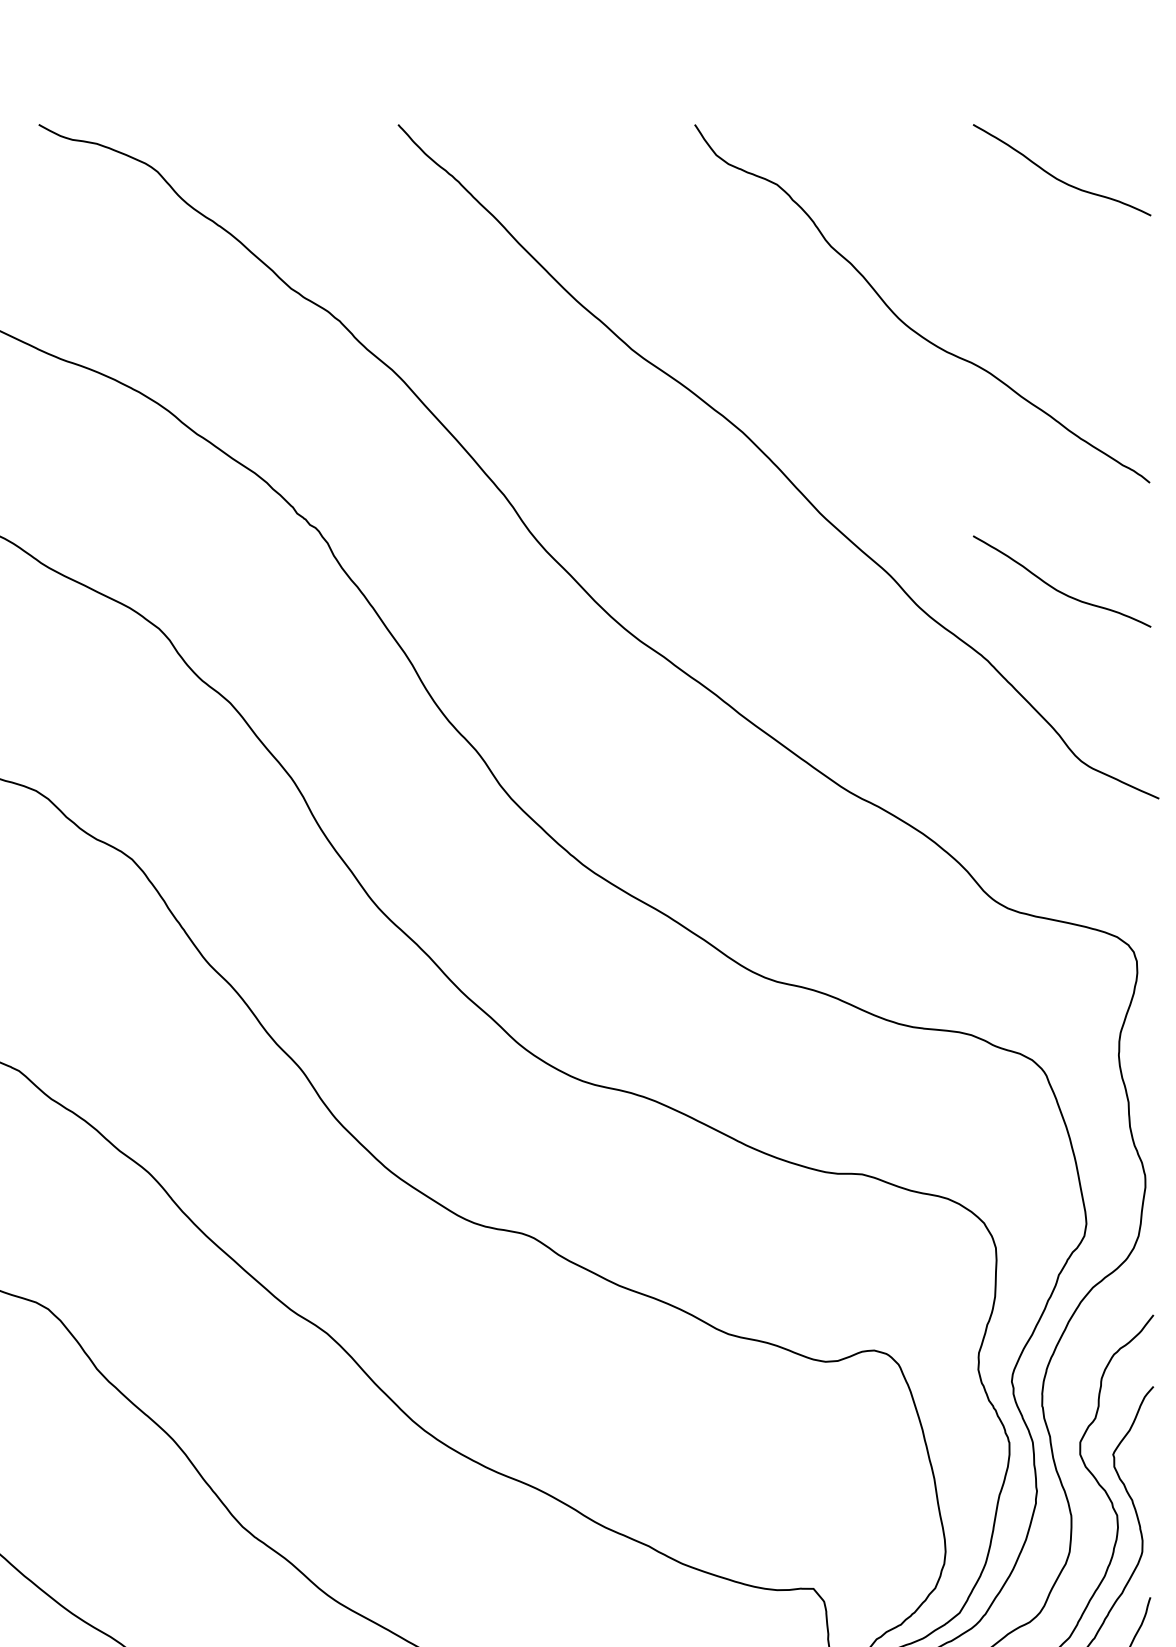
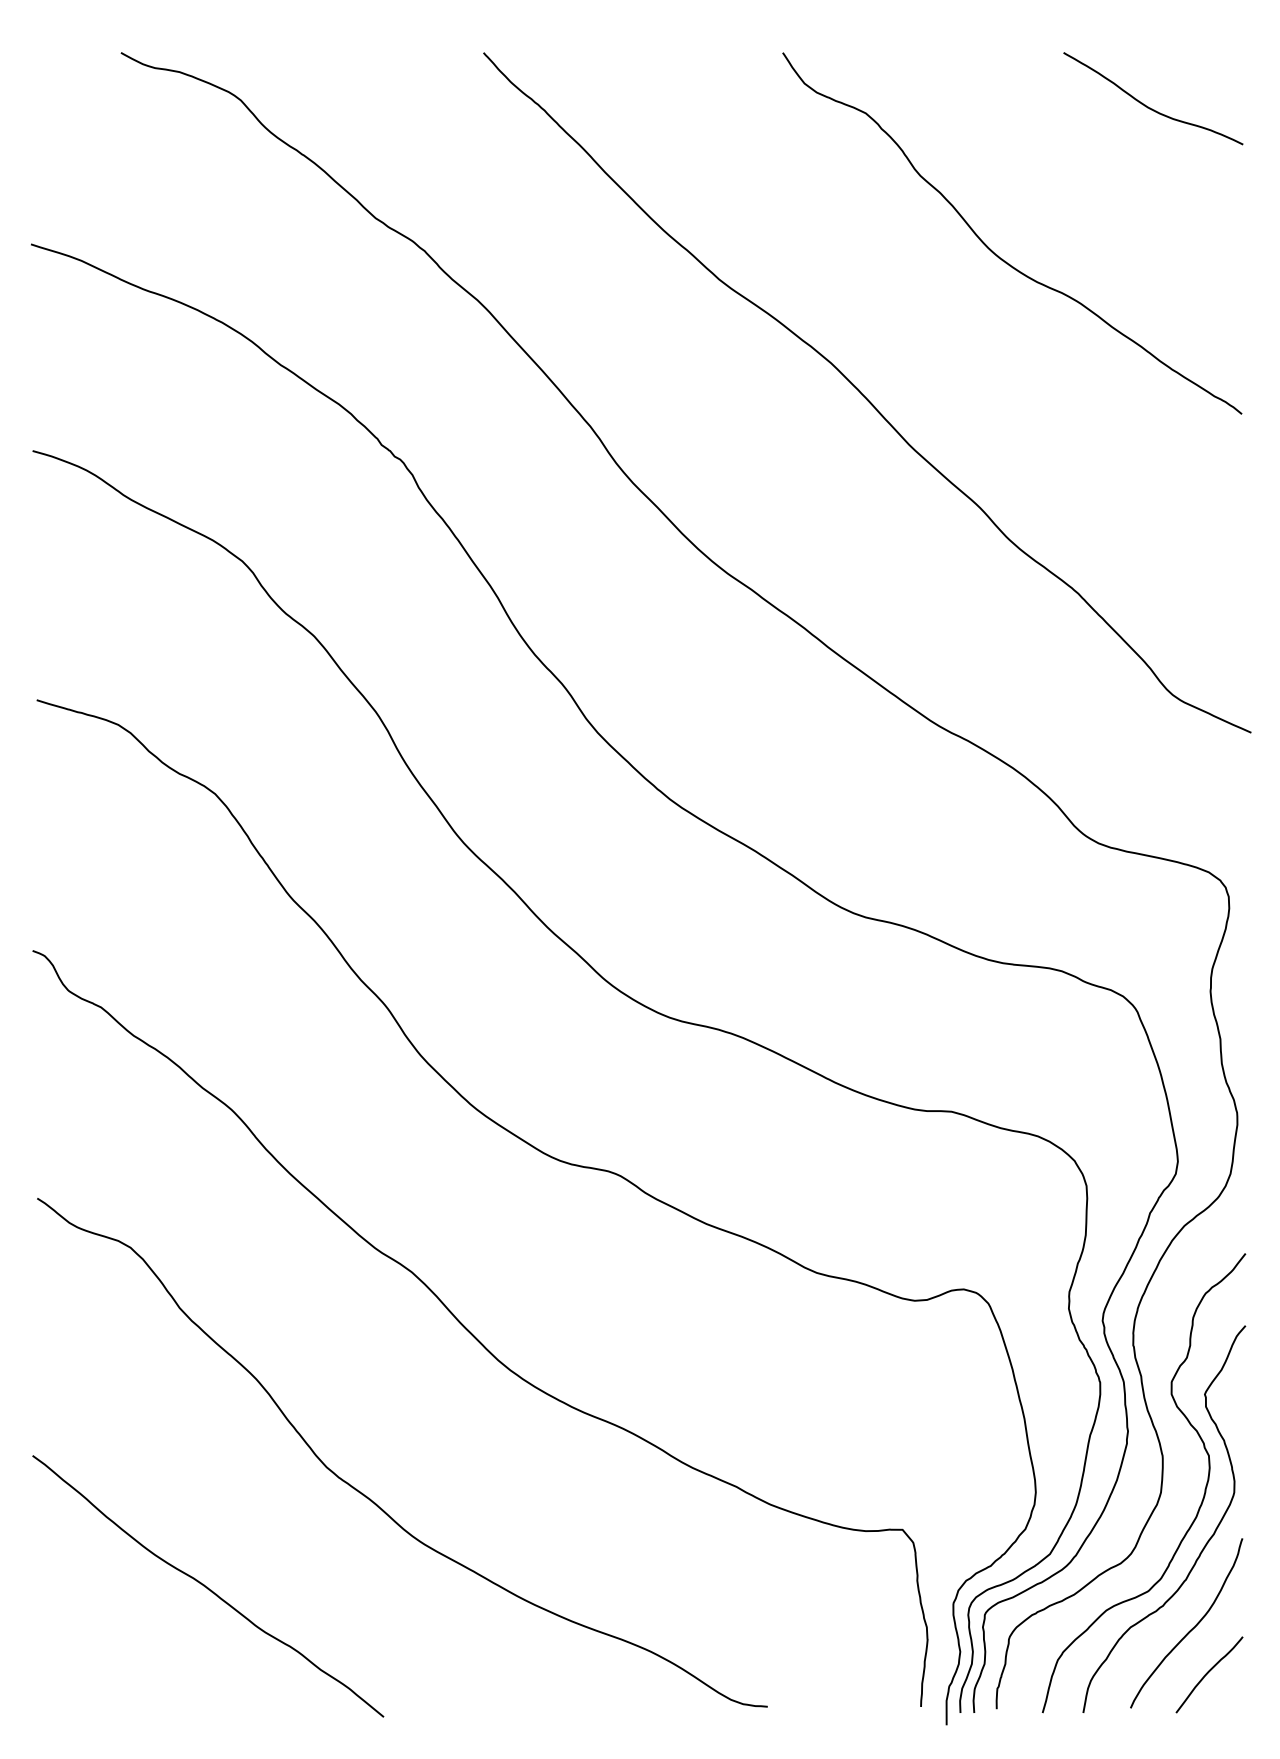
curve: (1057, 589) -> (1148, 521), removed

